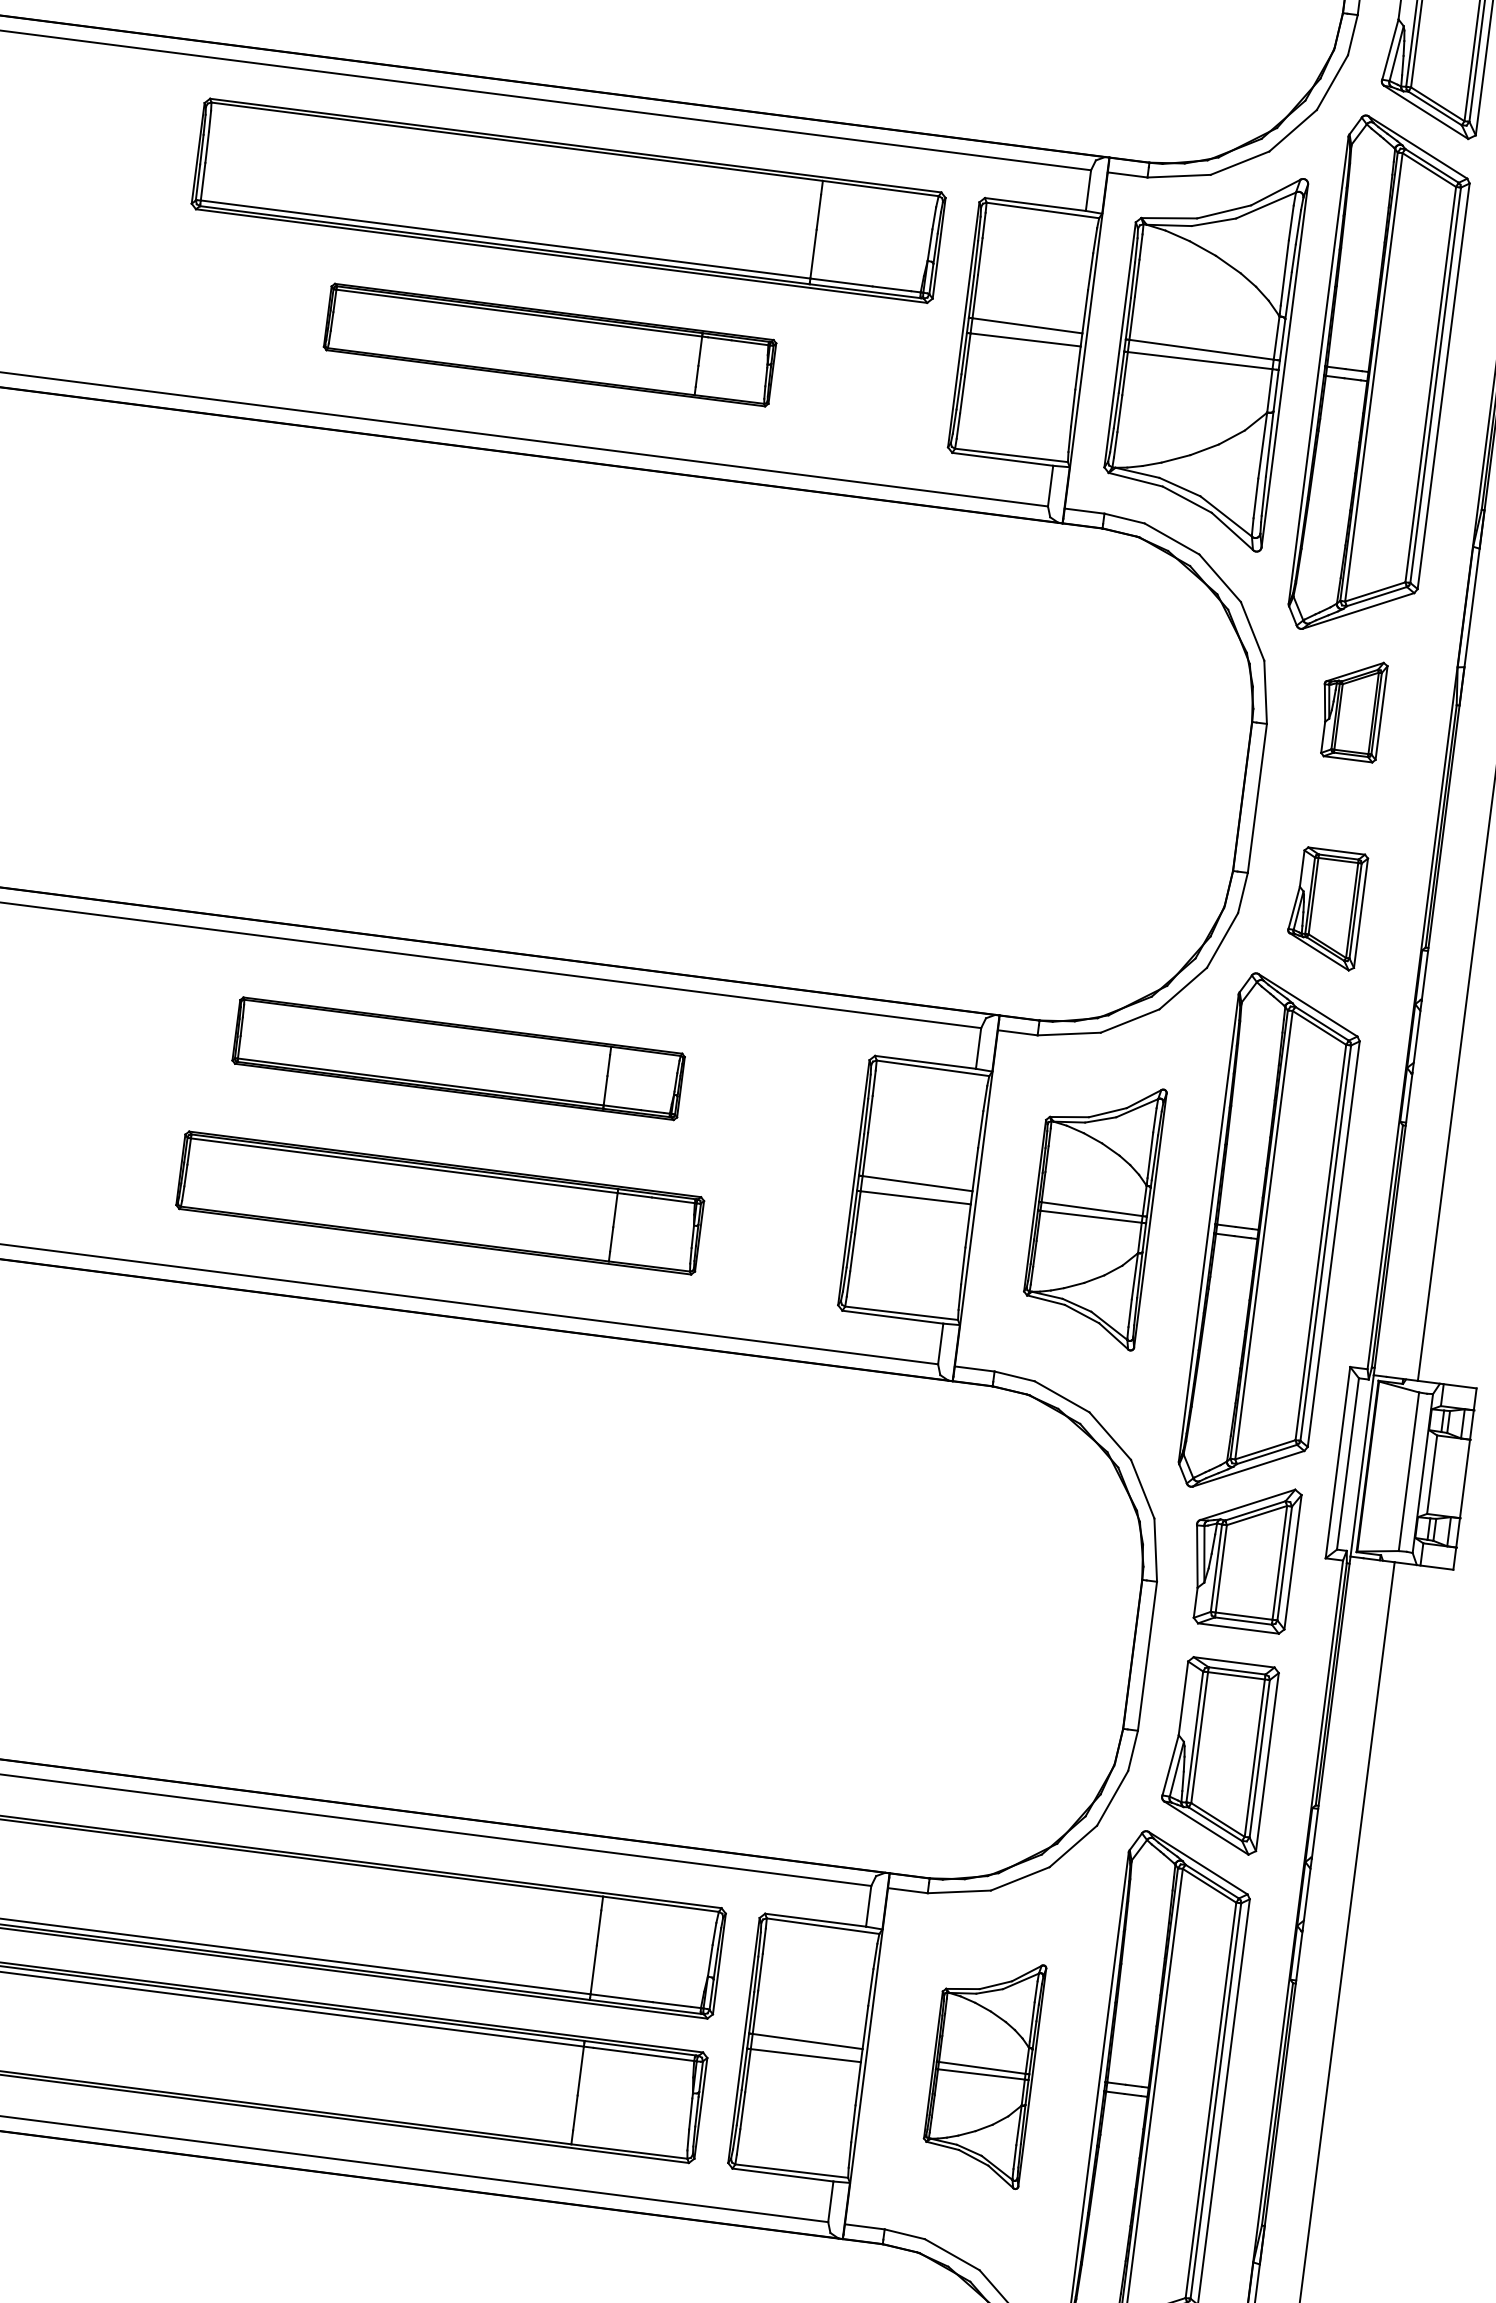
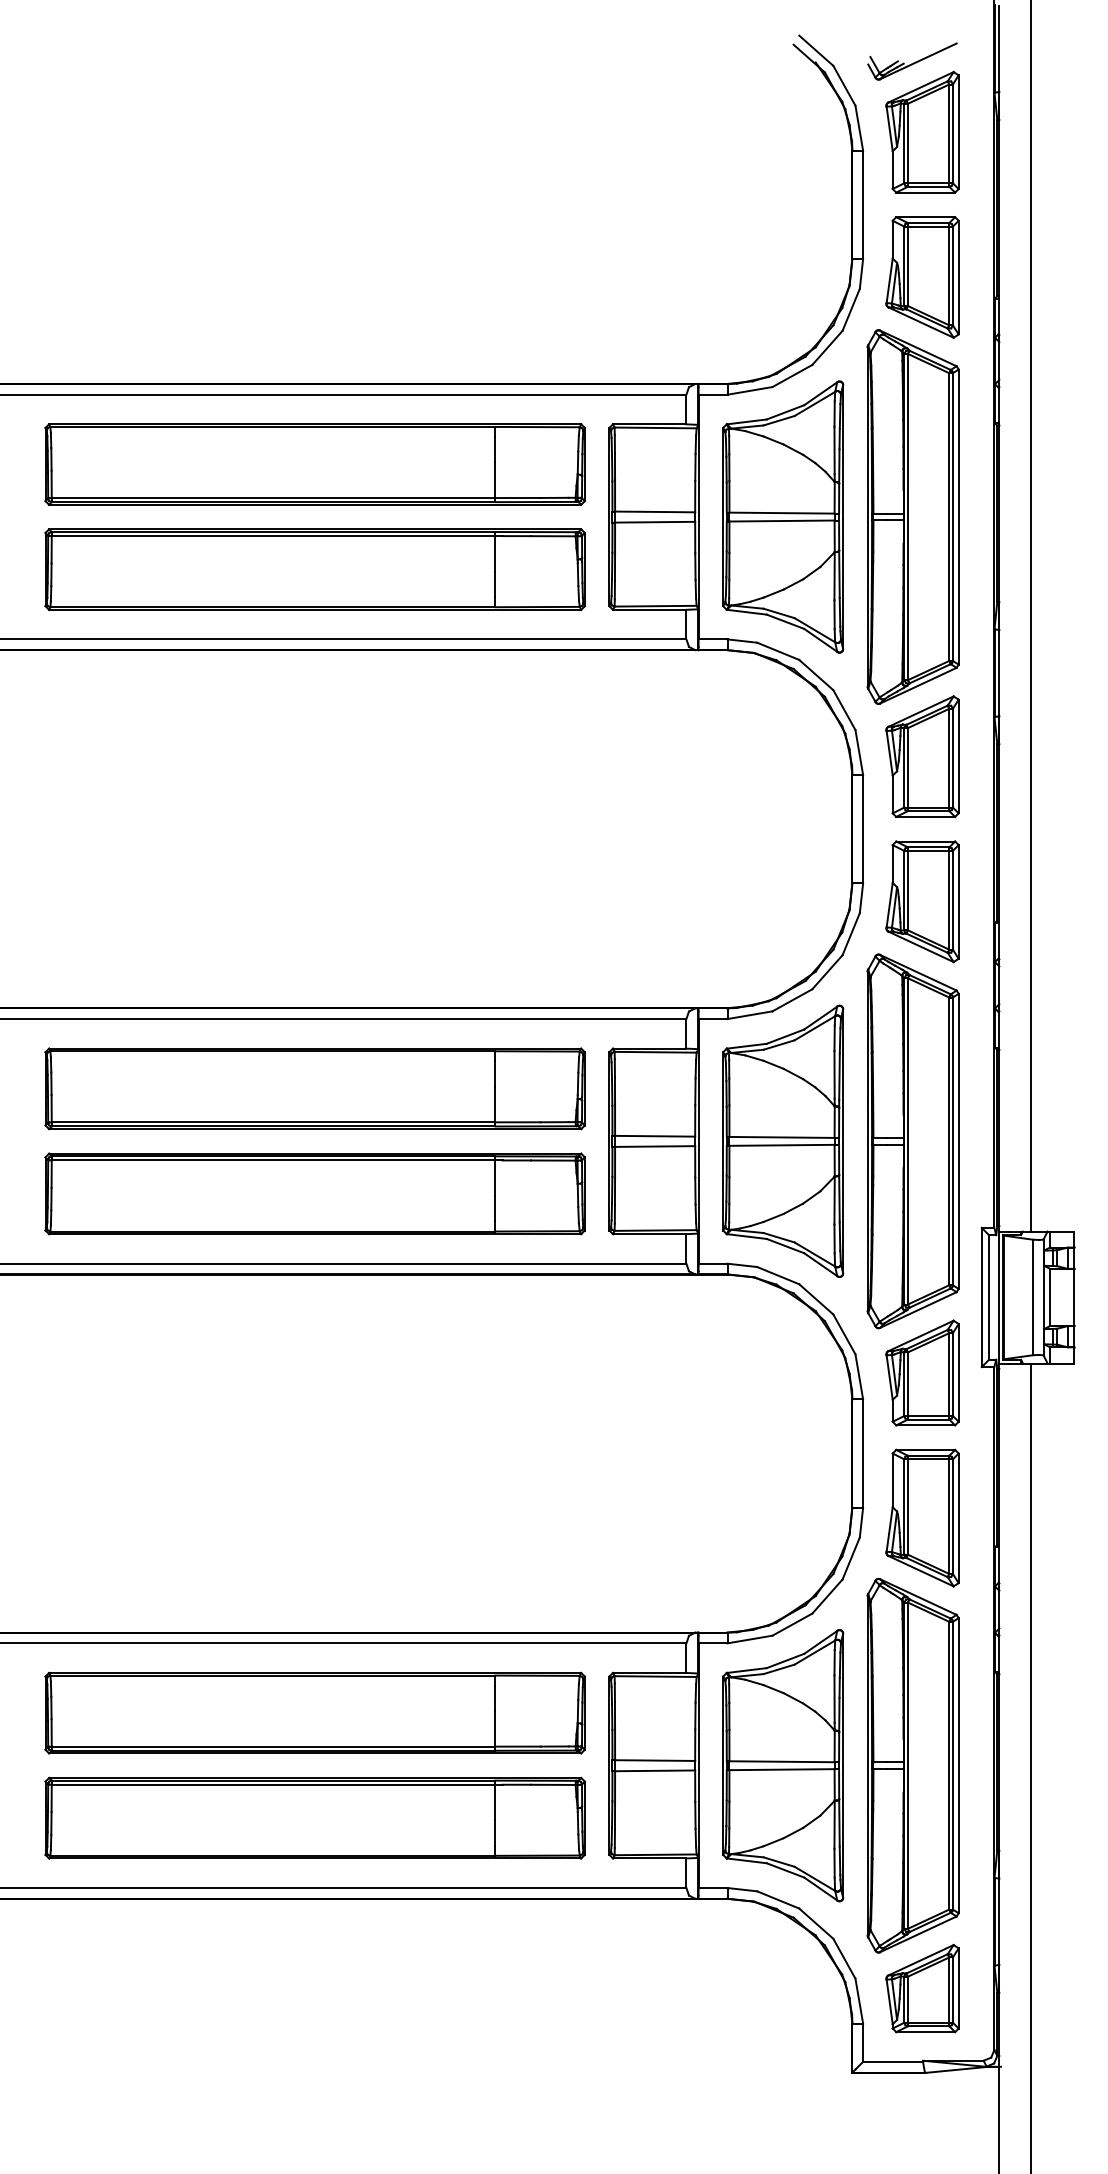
part: (549, 344) -> (314, 569), size x1.67
part: (1351, 708) -> (922, 756), size x1.67
part: (1326, 908) -> (922, 901), size x1.43
part: (457, 1058) -> (314, 1088), size x1.67
part: (439, 1202) -> (314, 1193), size x1.43
part: (1093, 1212) -> (783, 1140), size x1.43
part: (983, 2070) -> (783, 1765), size x1.67

